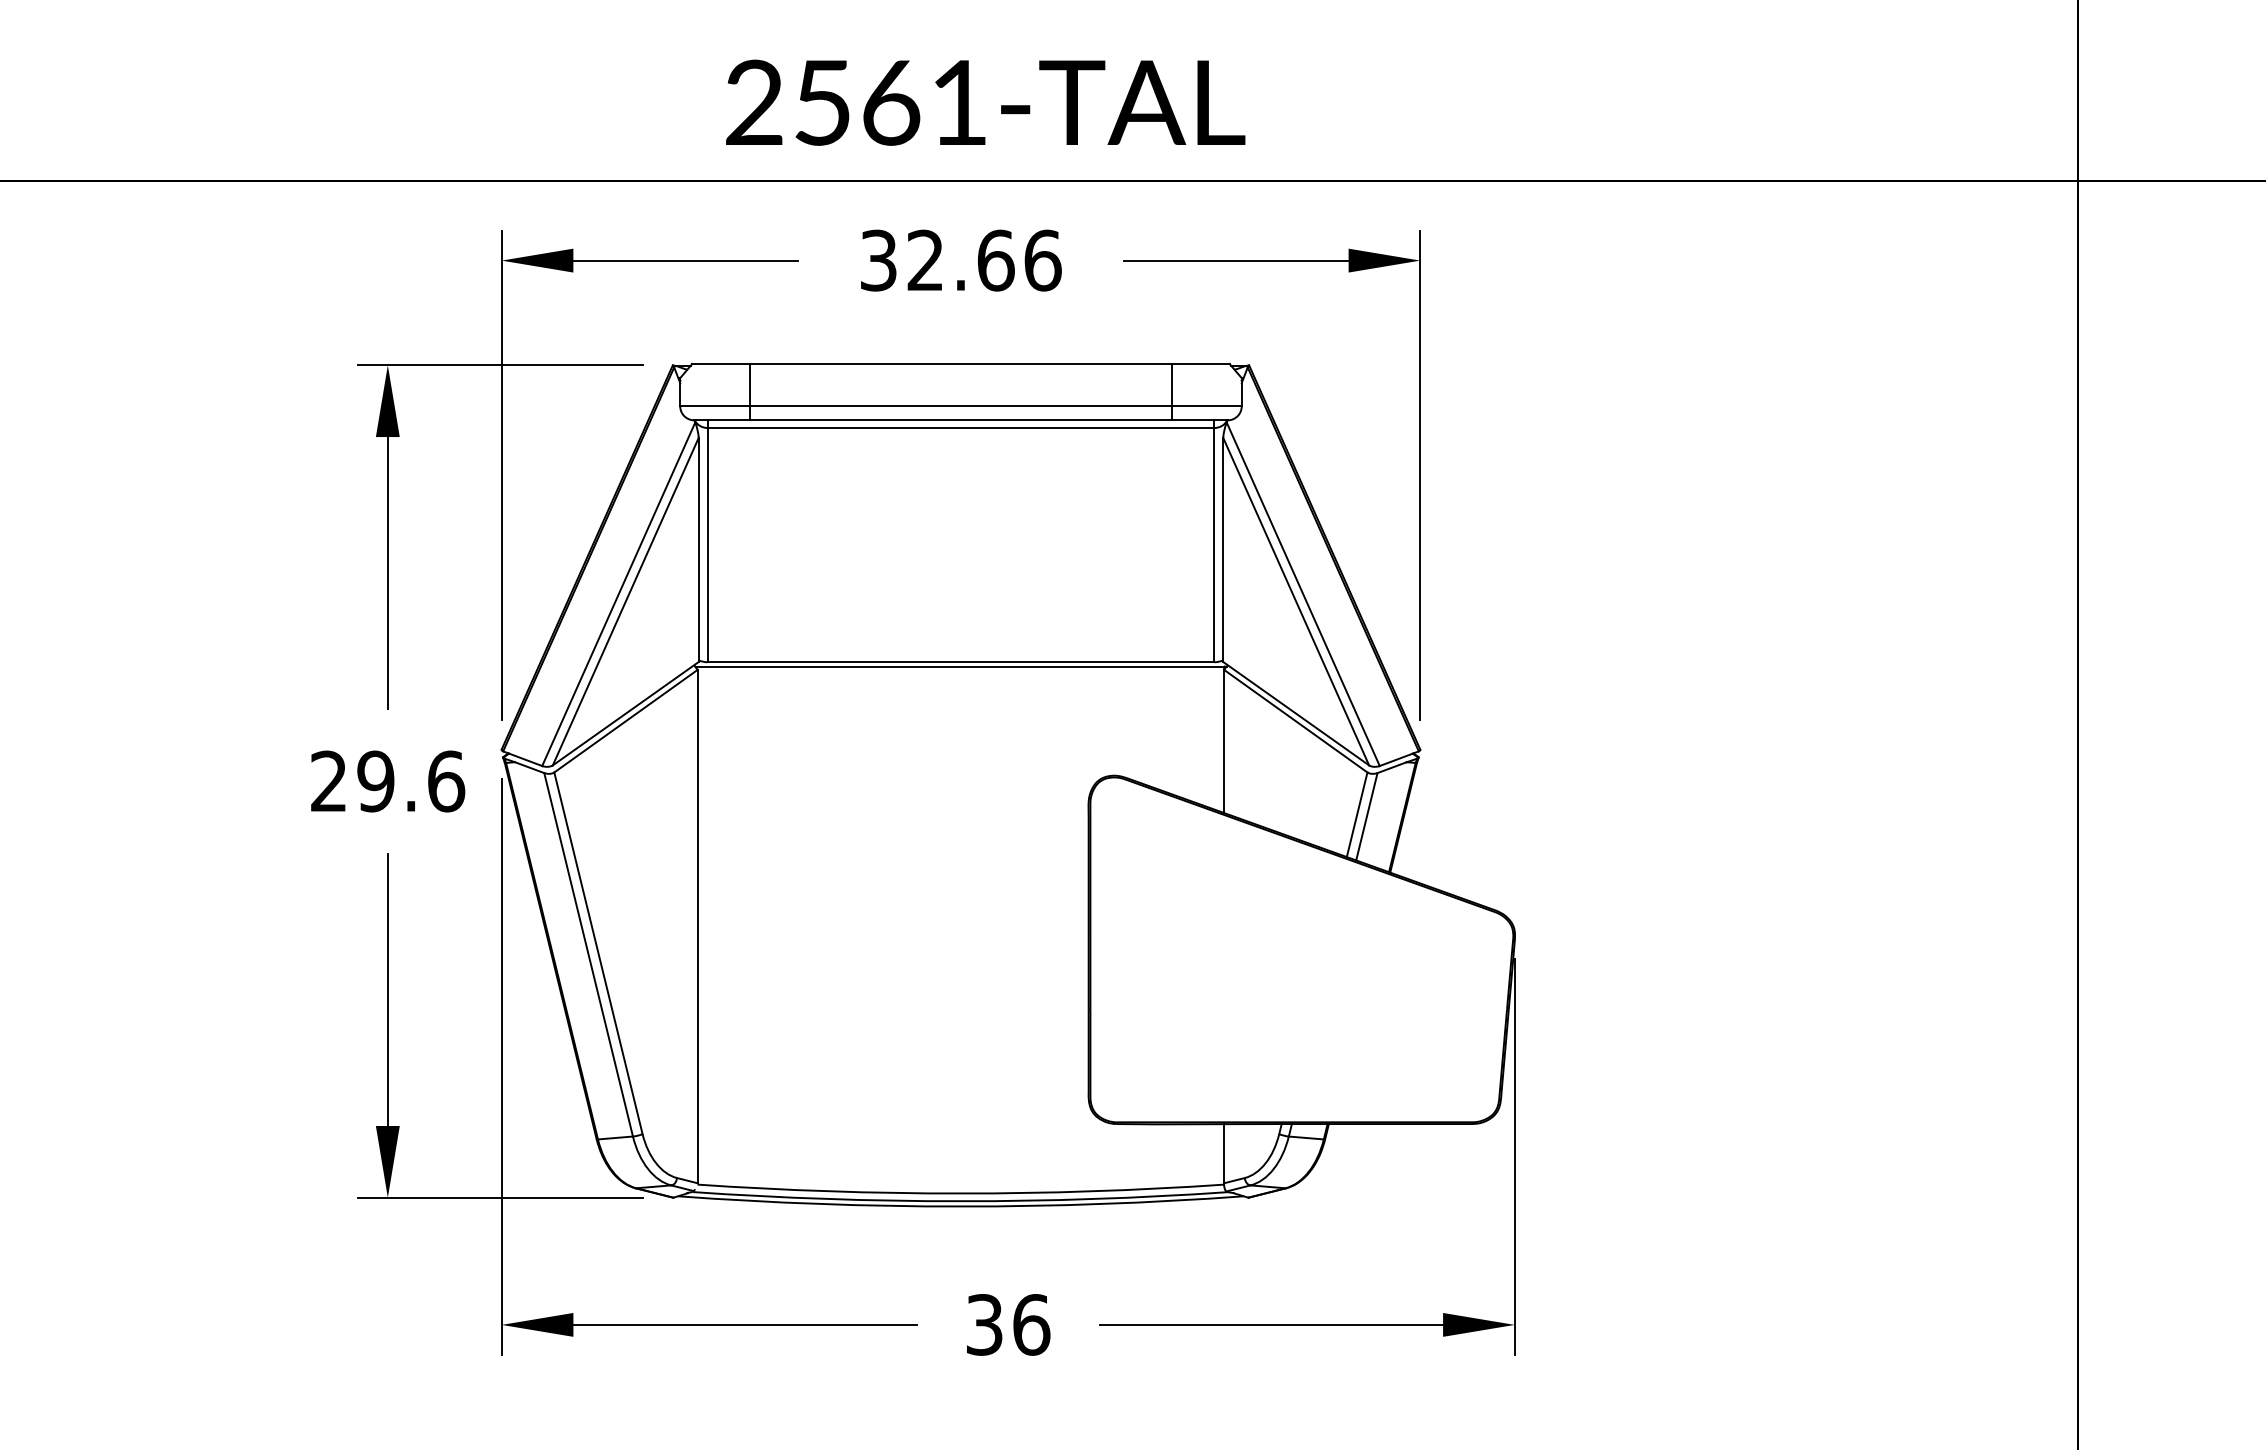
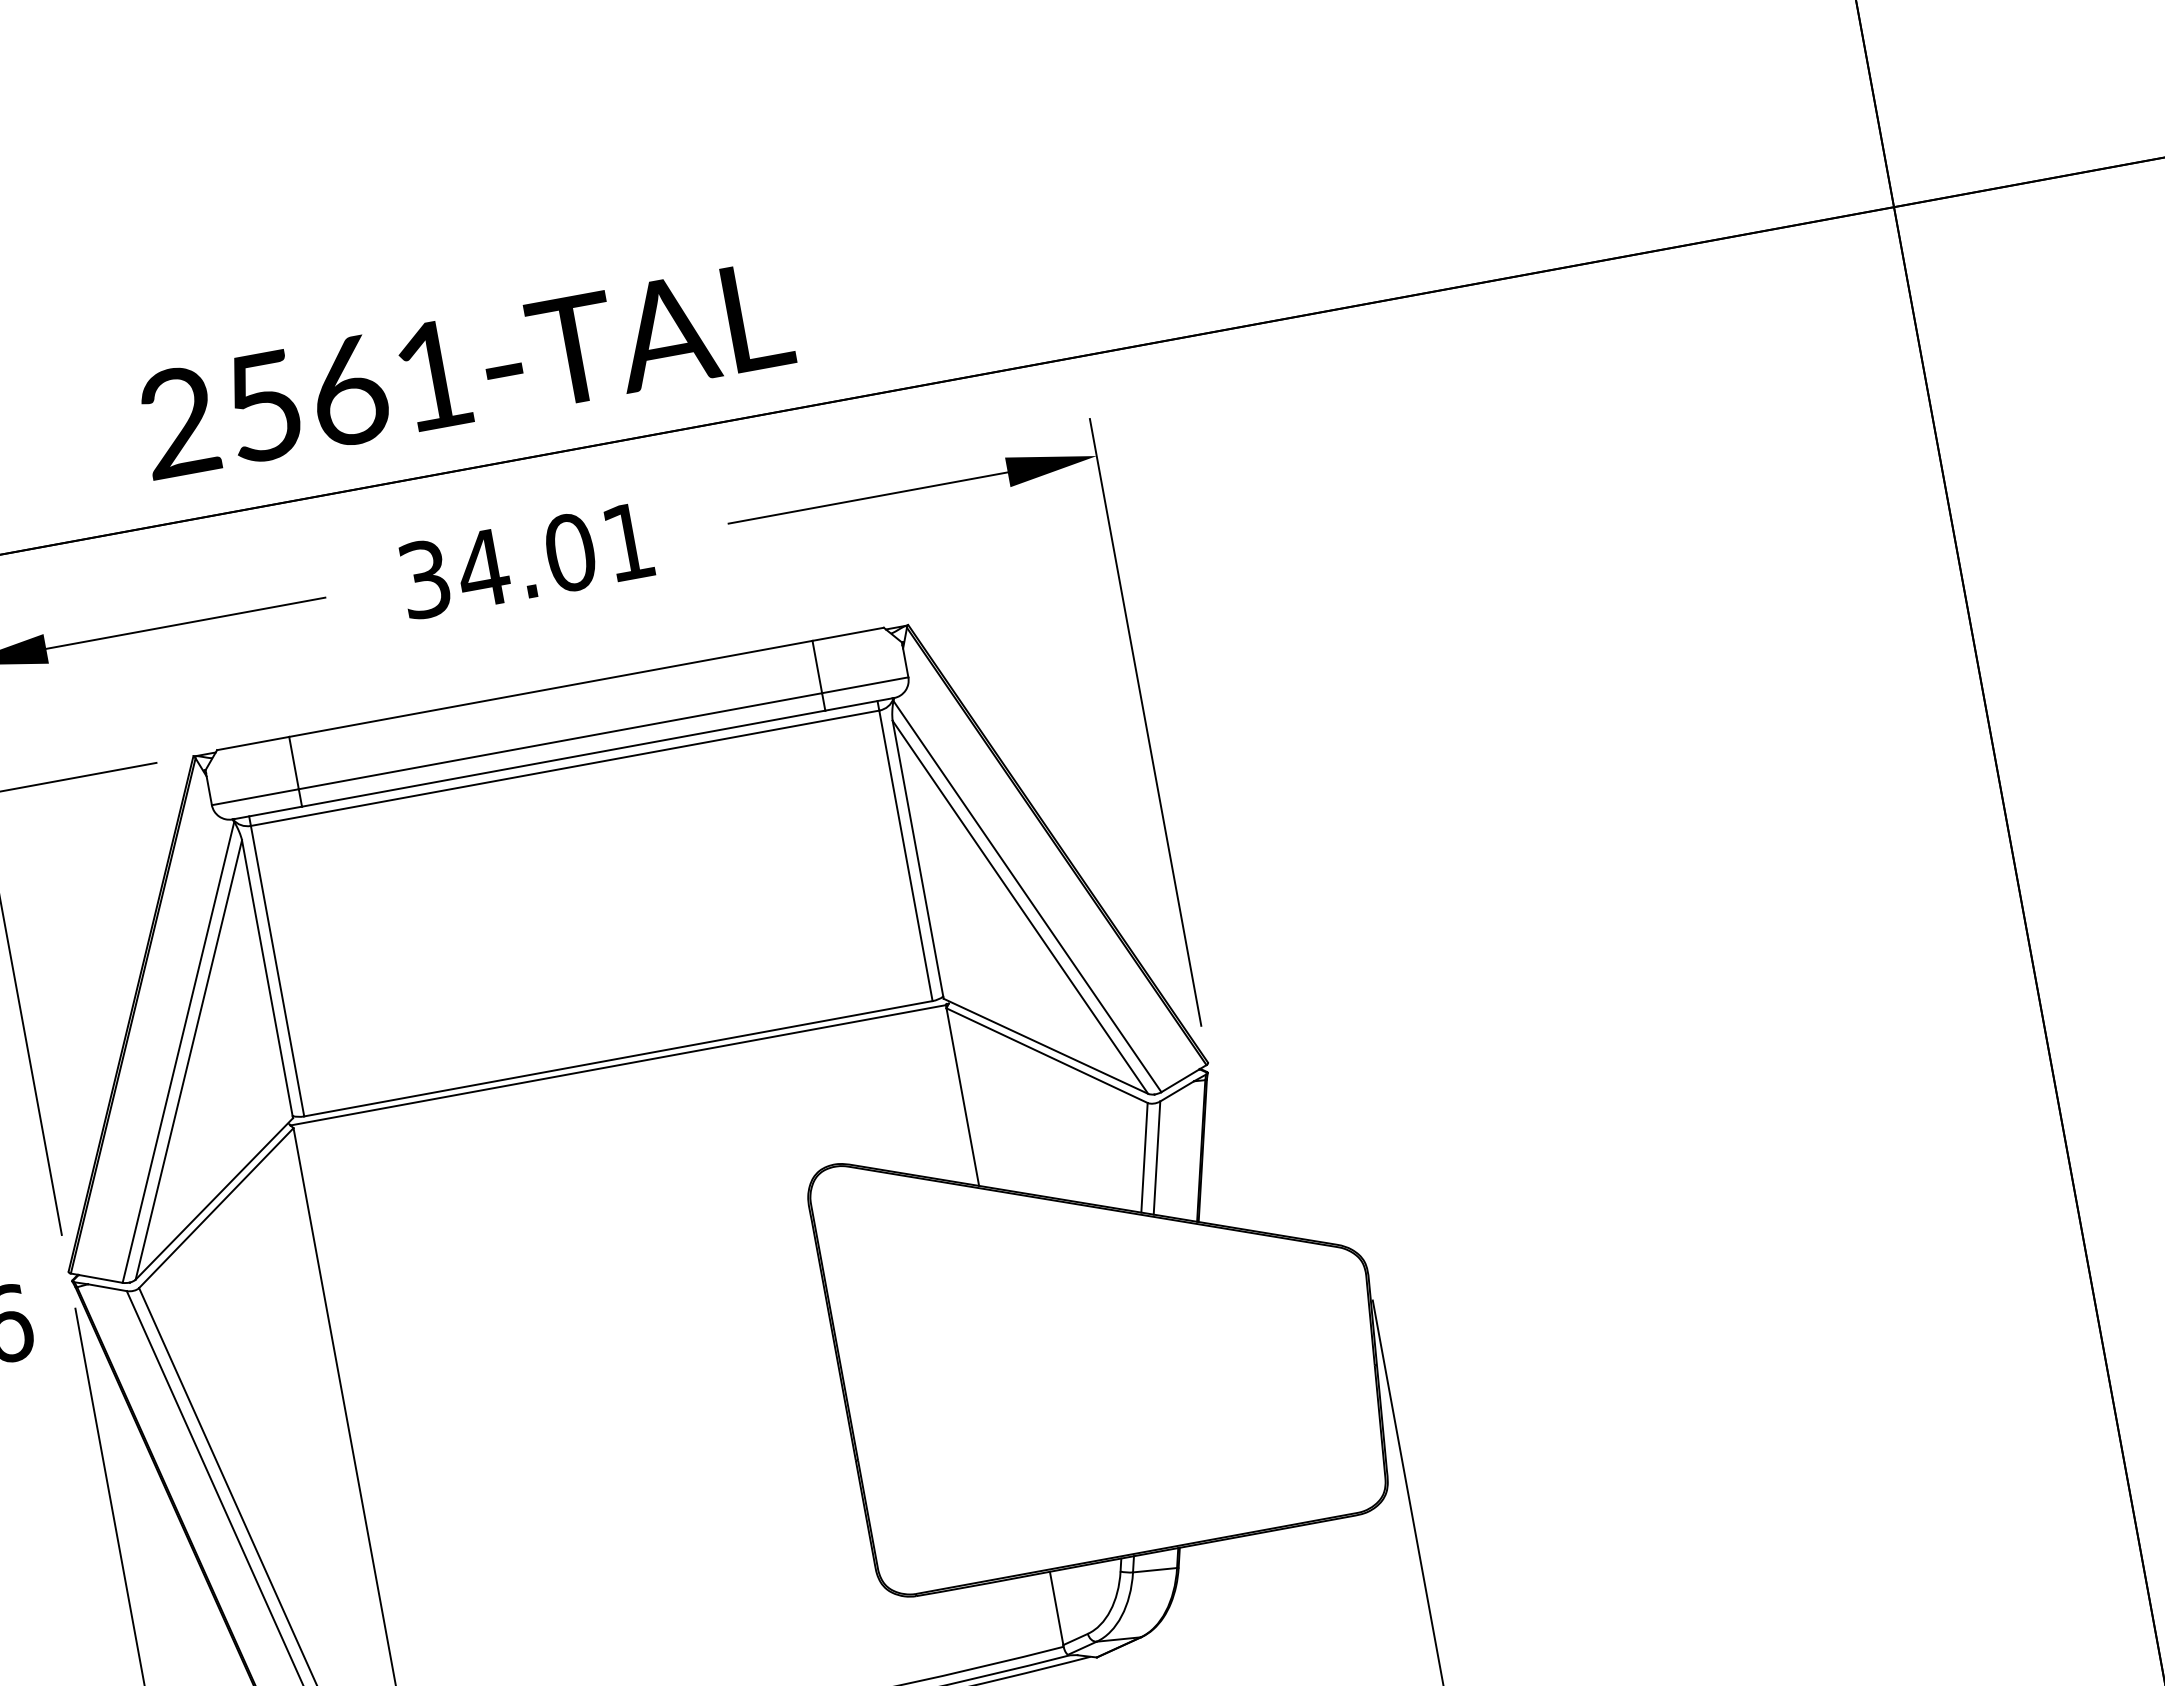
text: (985, 102) -> (465, 369), moved
text: (983, 260) -> (554, 555), 32.66 -> 34.01

